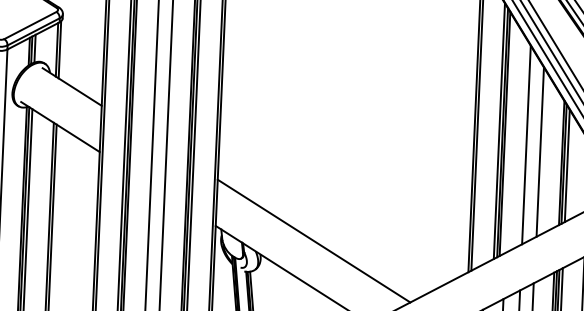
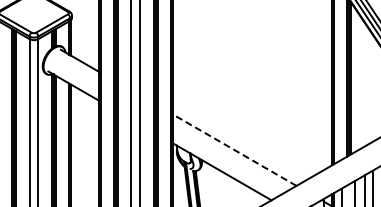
line: (526, 144) -> (364, 84), removed
line: (540, 151) -> (373, 88), removed
line: (313, 239) -> (234, 149), solid -> dashed

